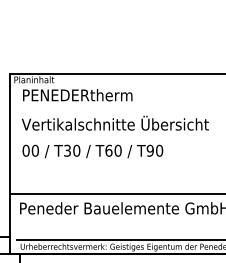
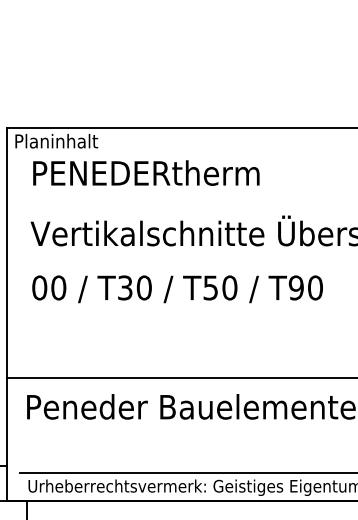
text: (108, 150) -> (209, 287), T60 -> T50

